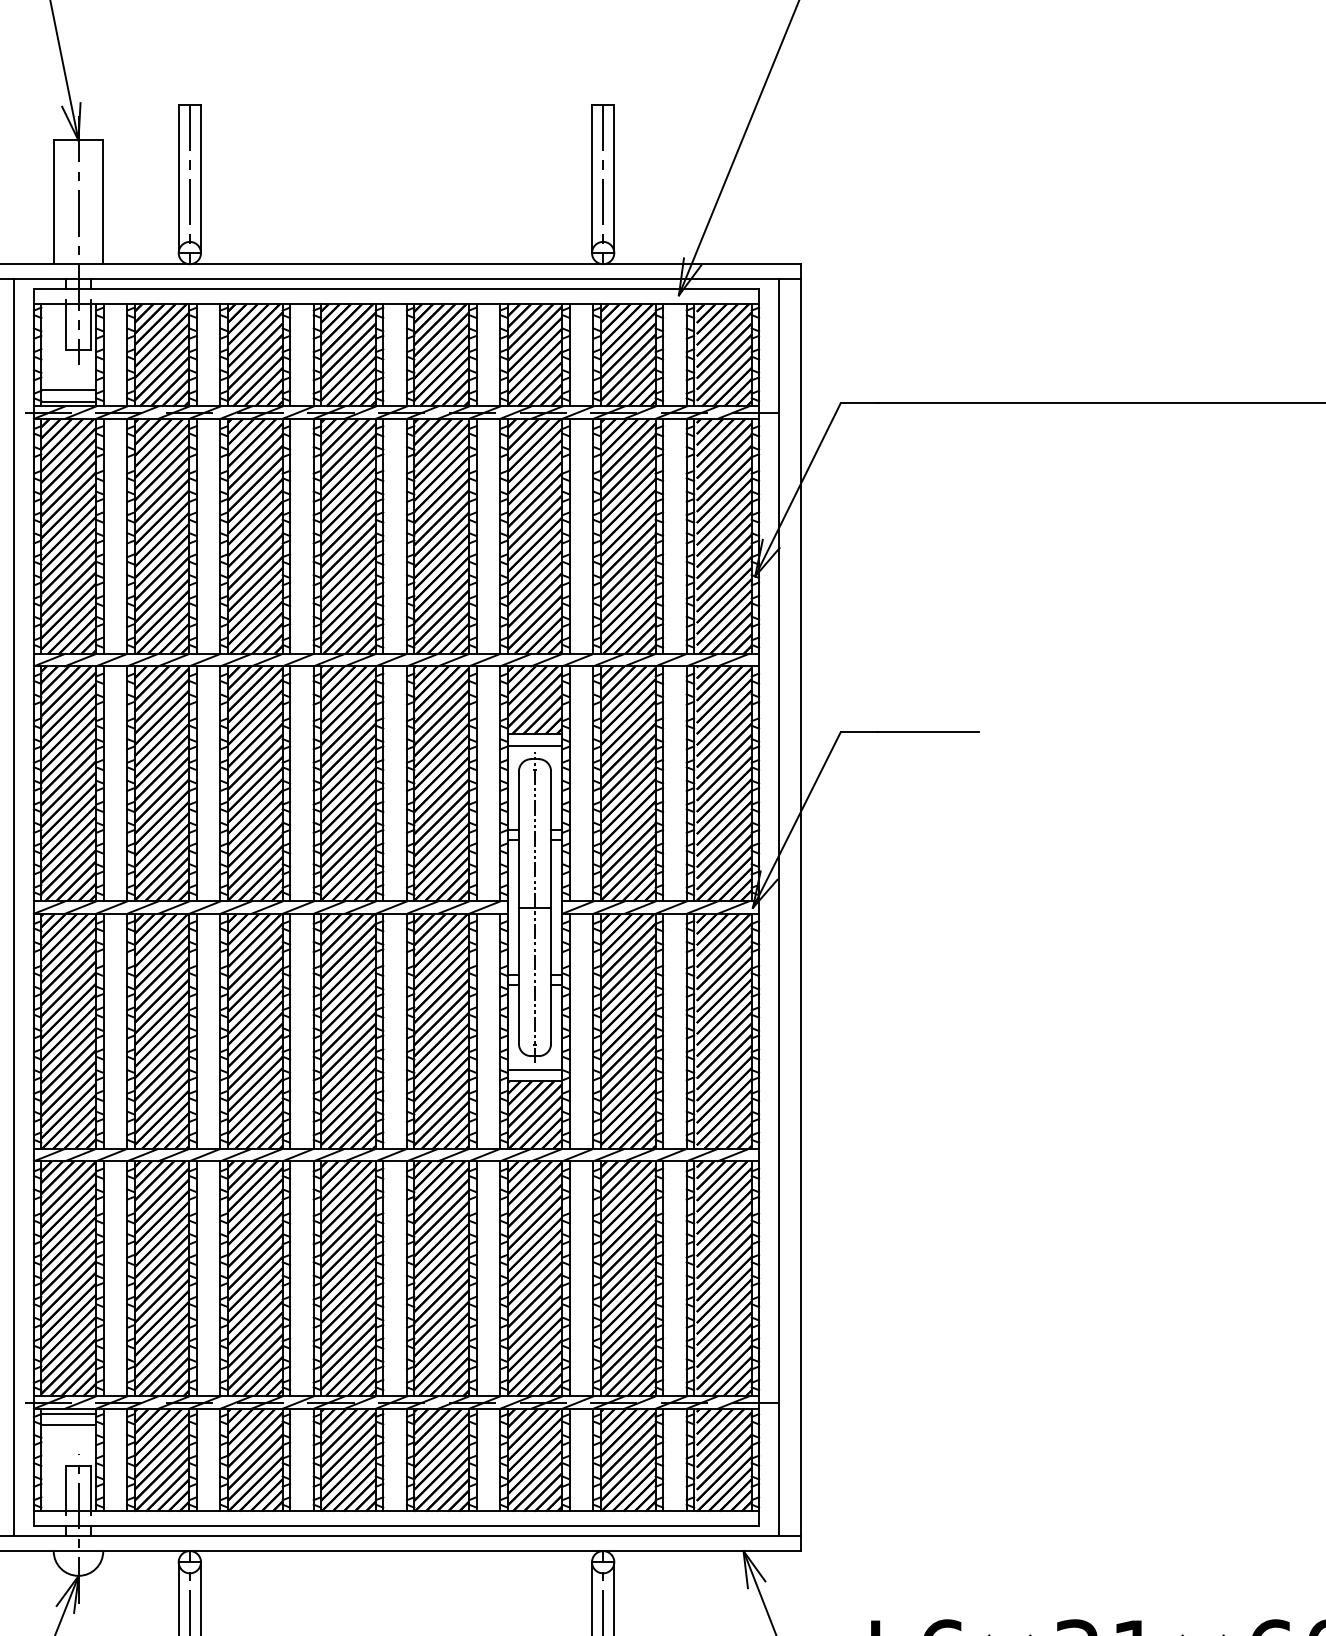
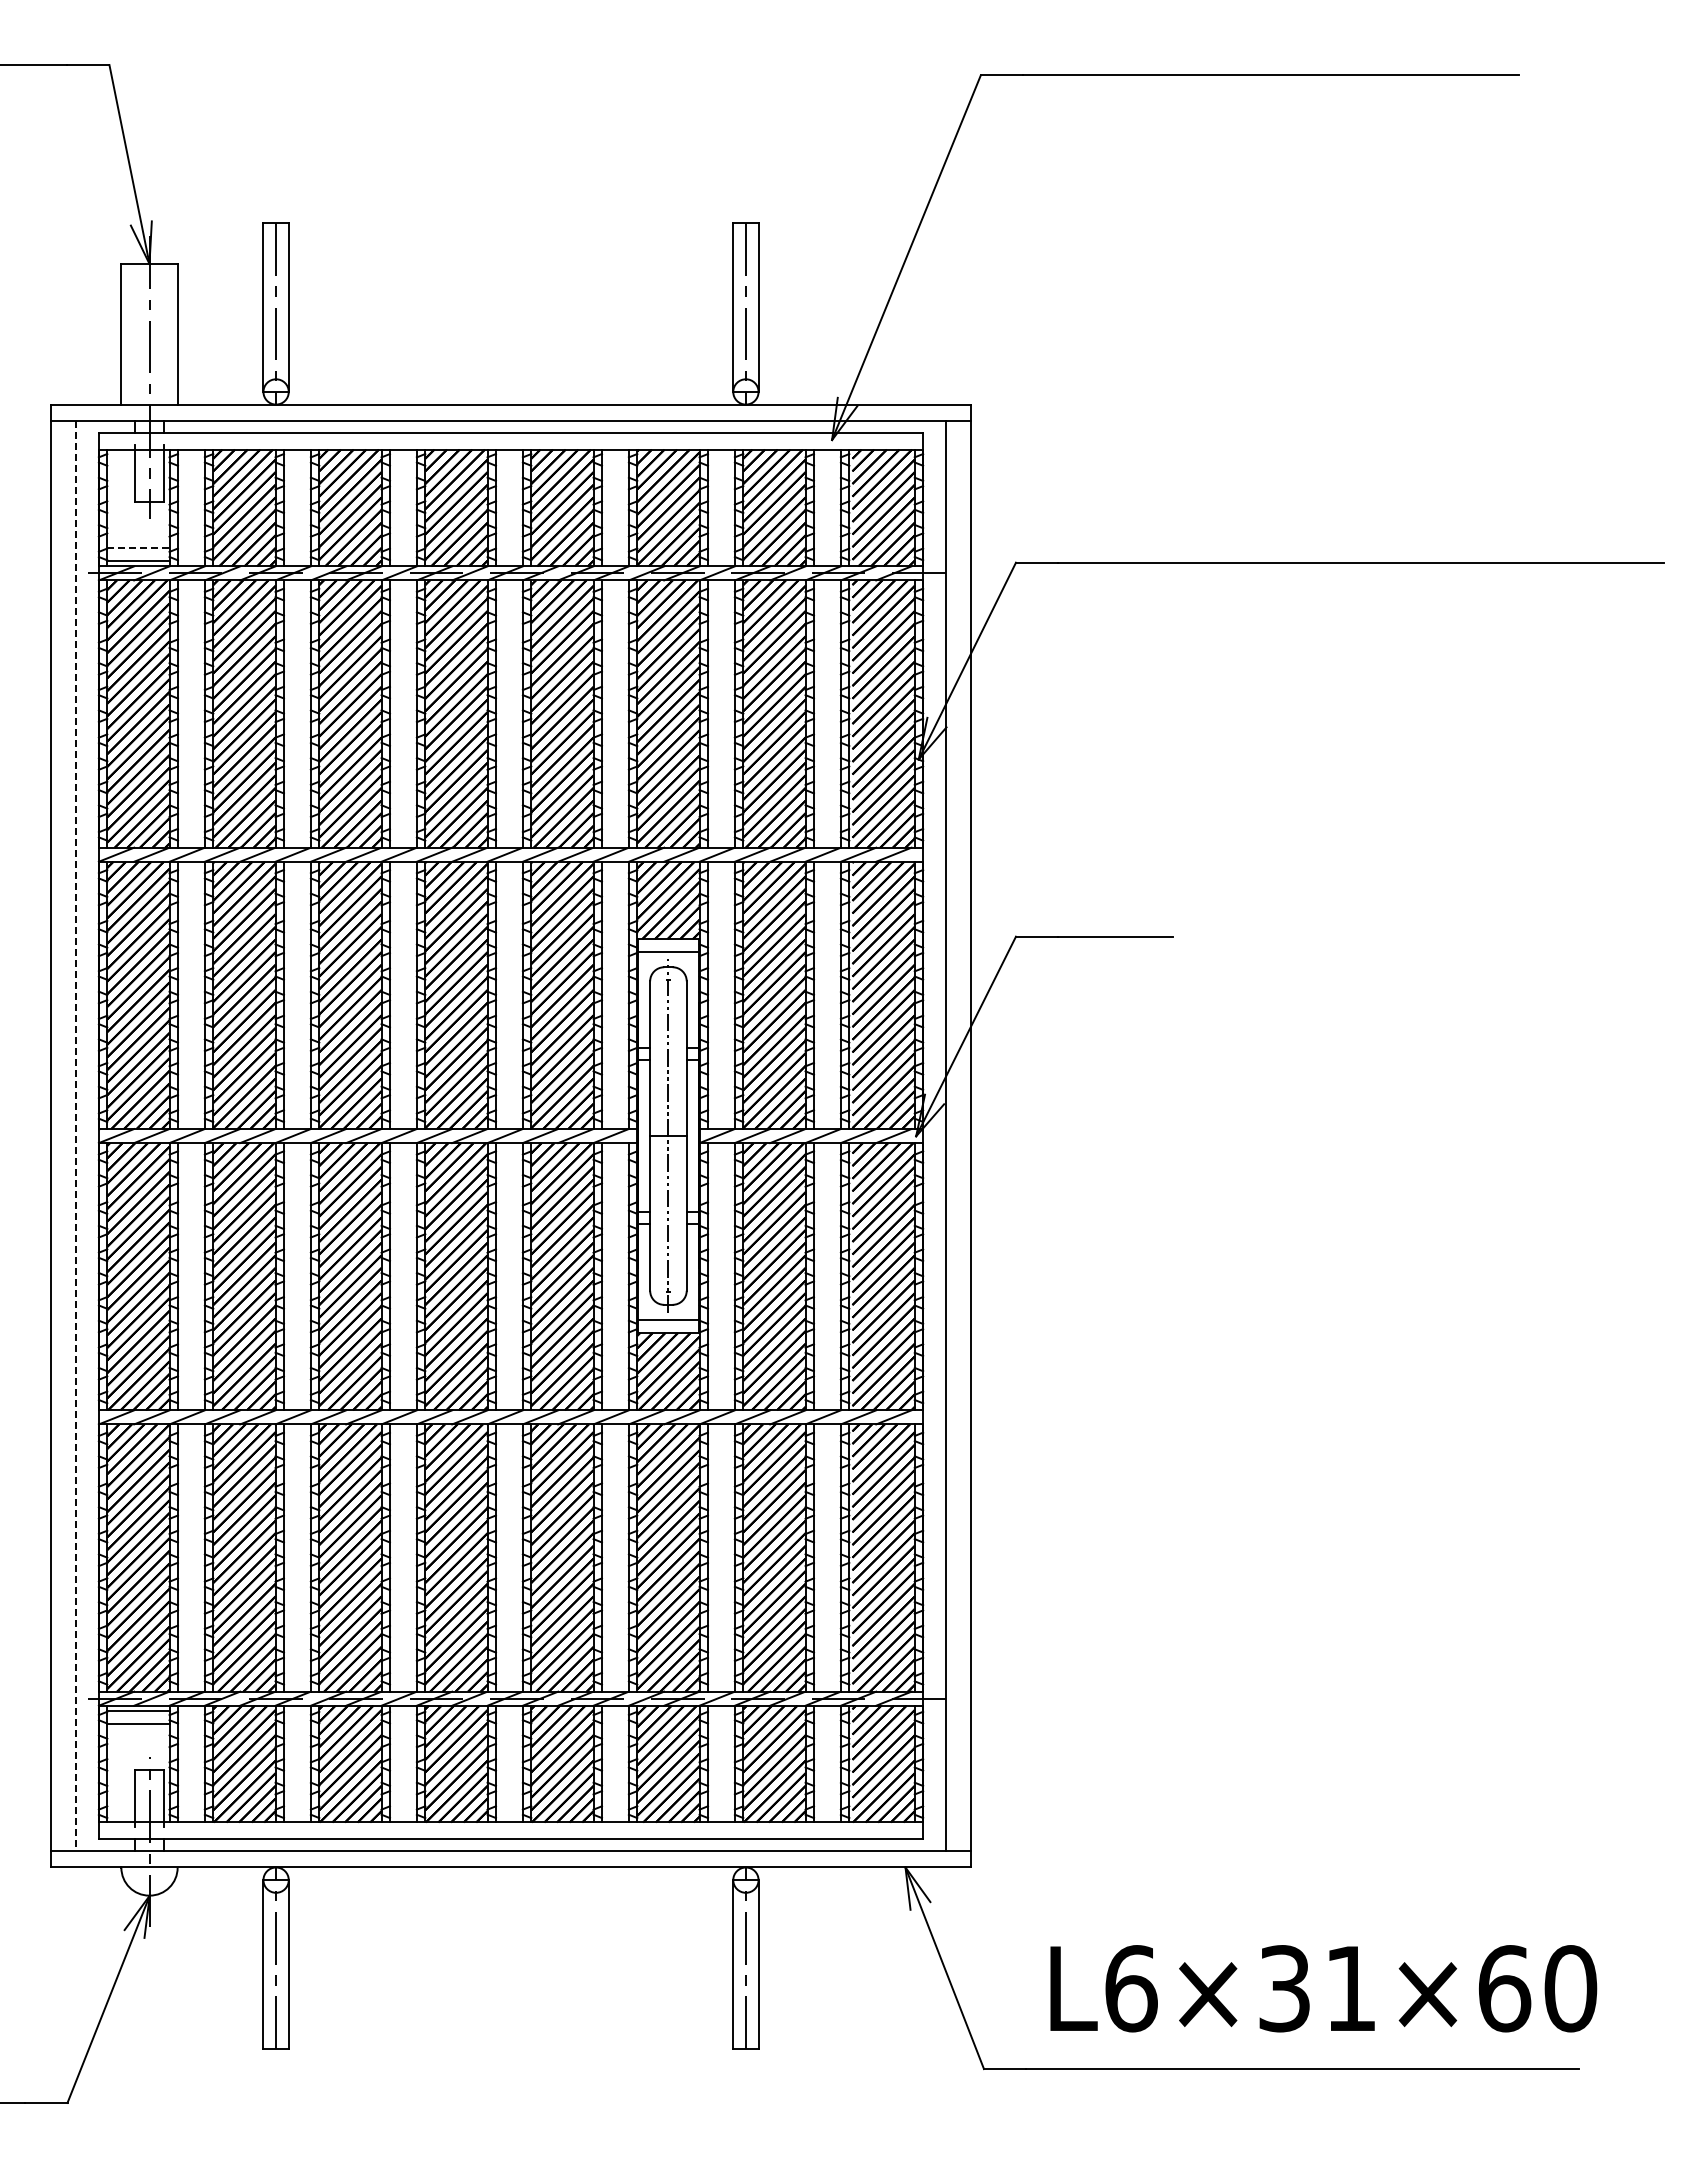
line: (68, 390) -> (138, 548), solid -> dashed
line: (14, 908) -> (76, 1136), solid -> dashed

